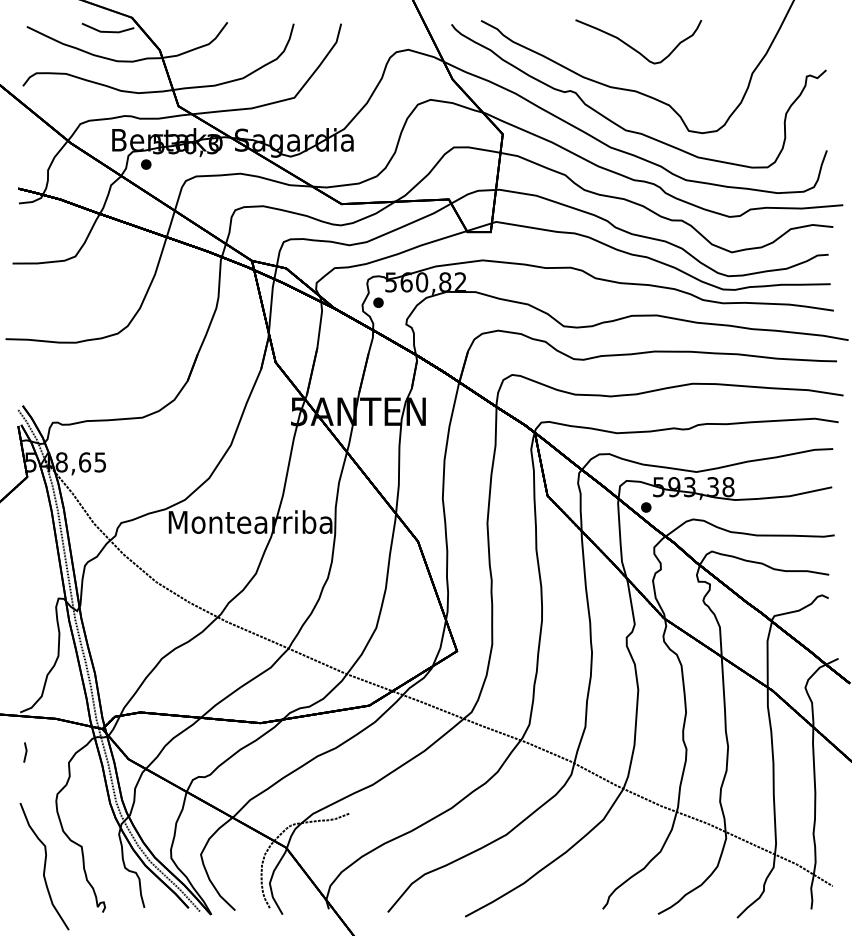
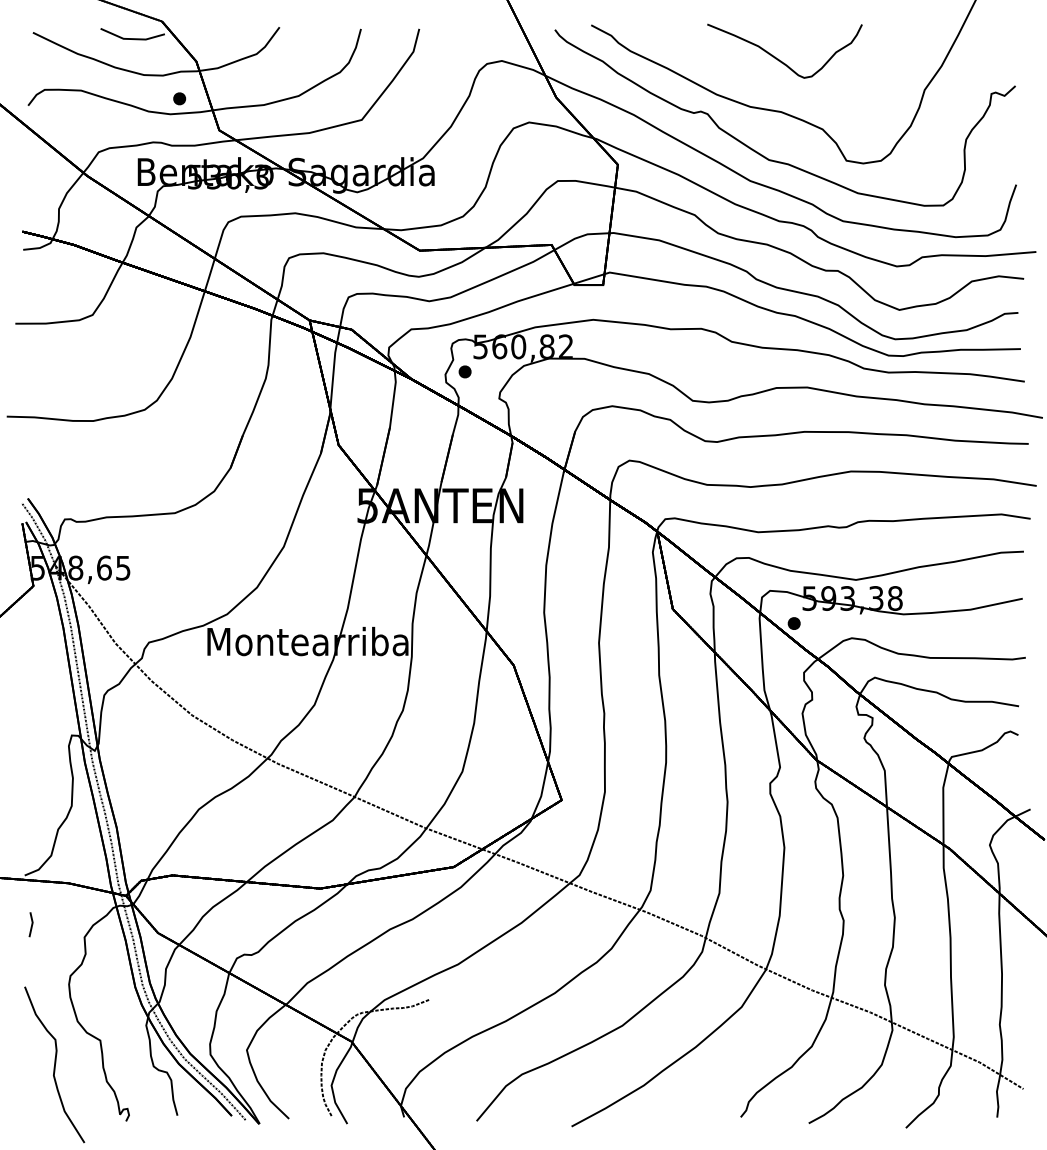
part: (146, 164) -> (179, 98), moved

